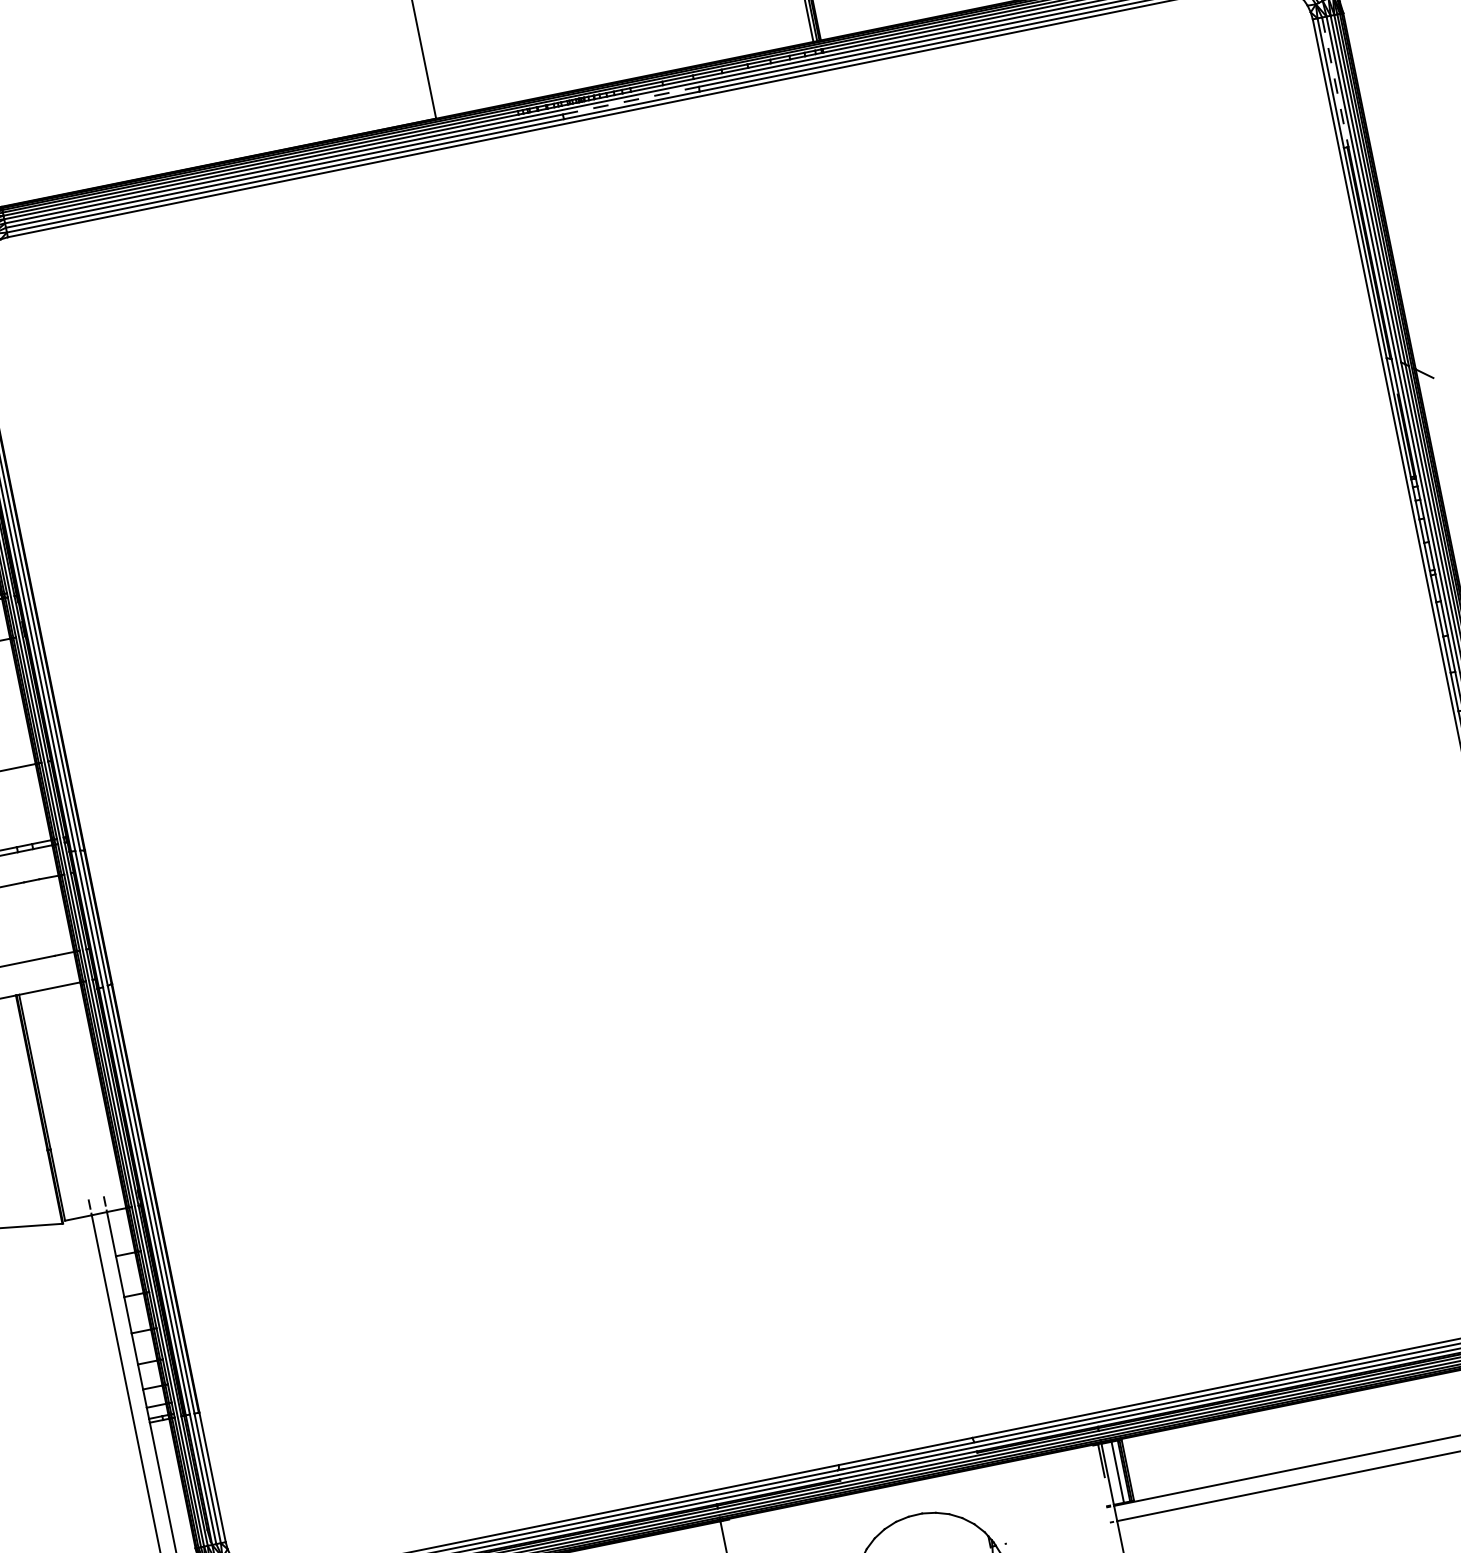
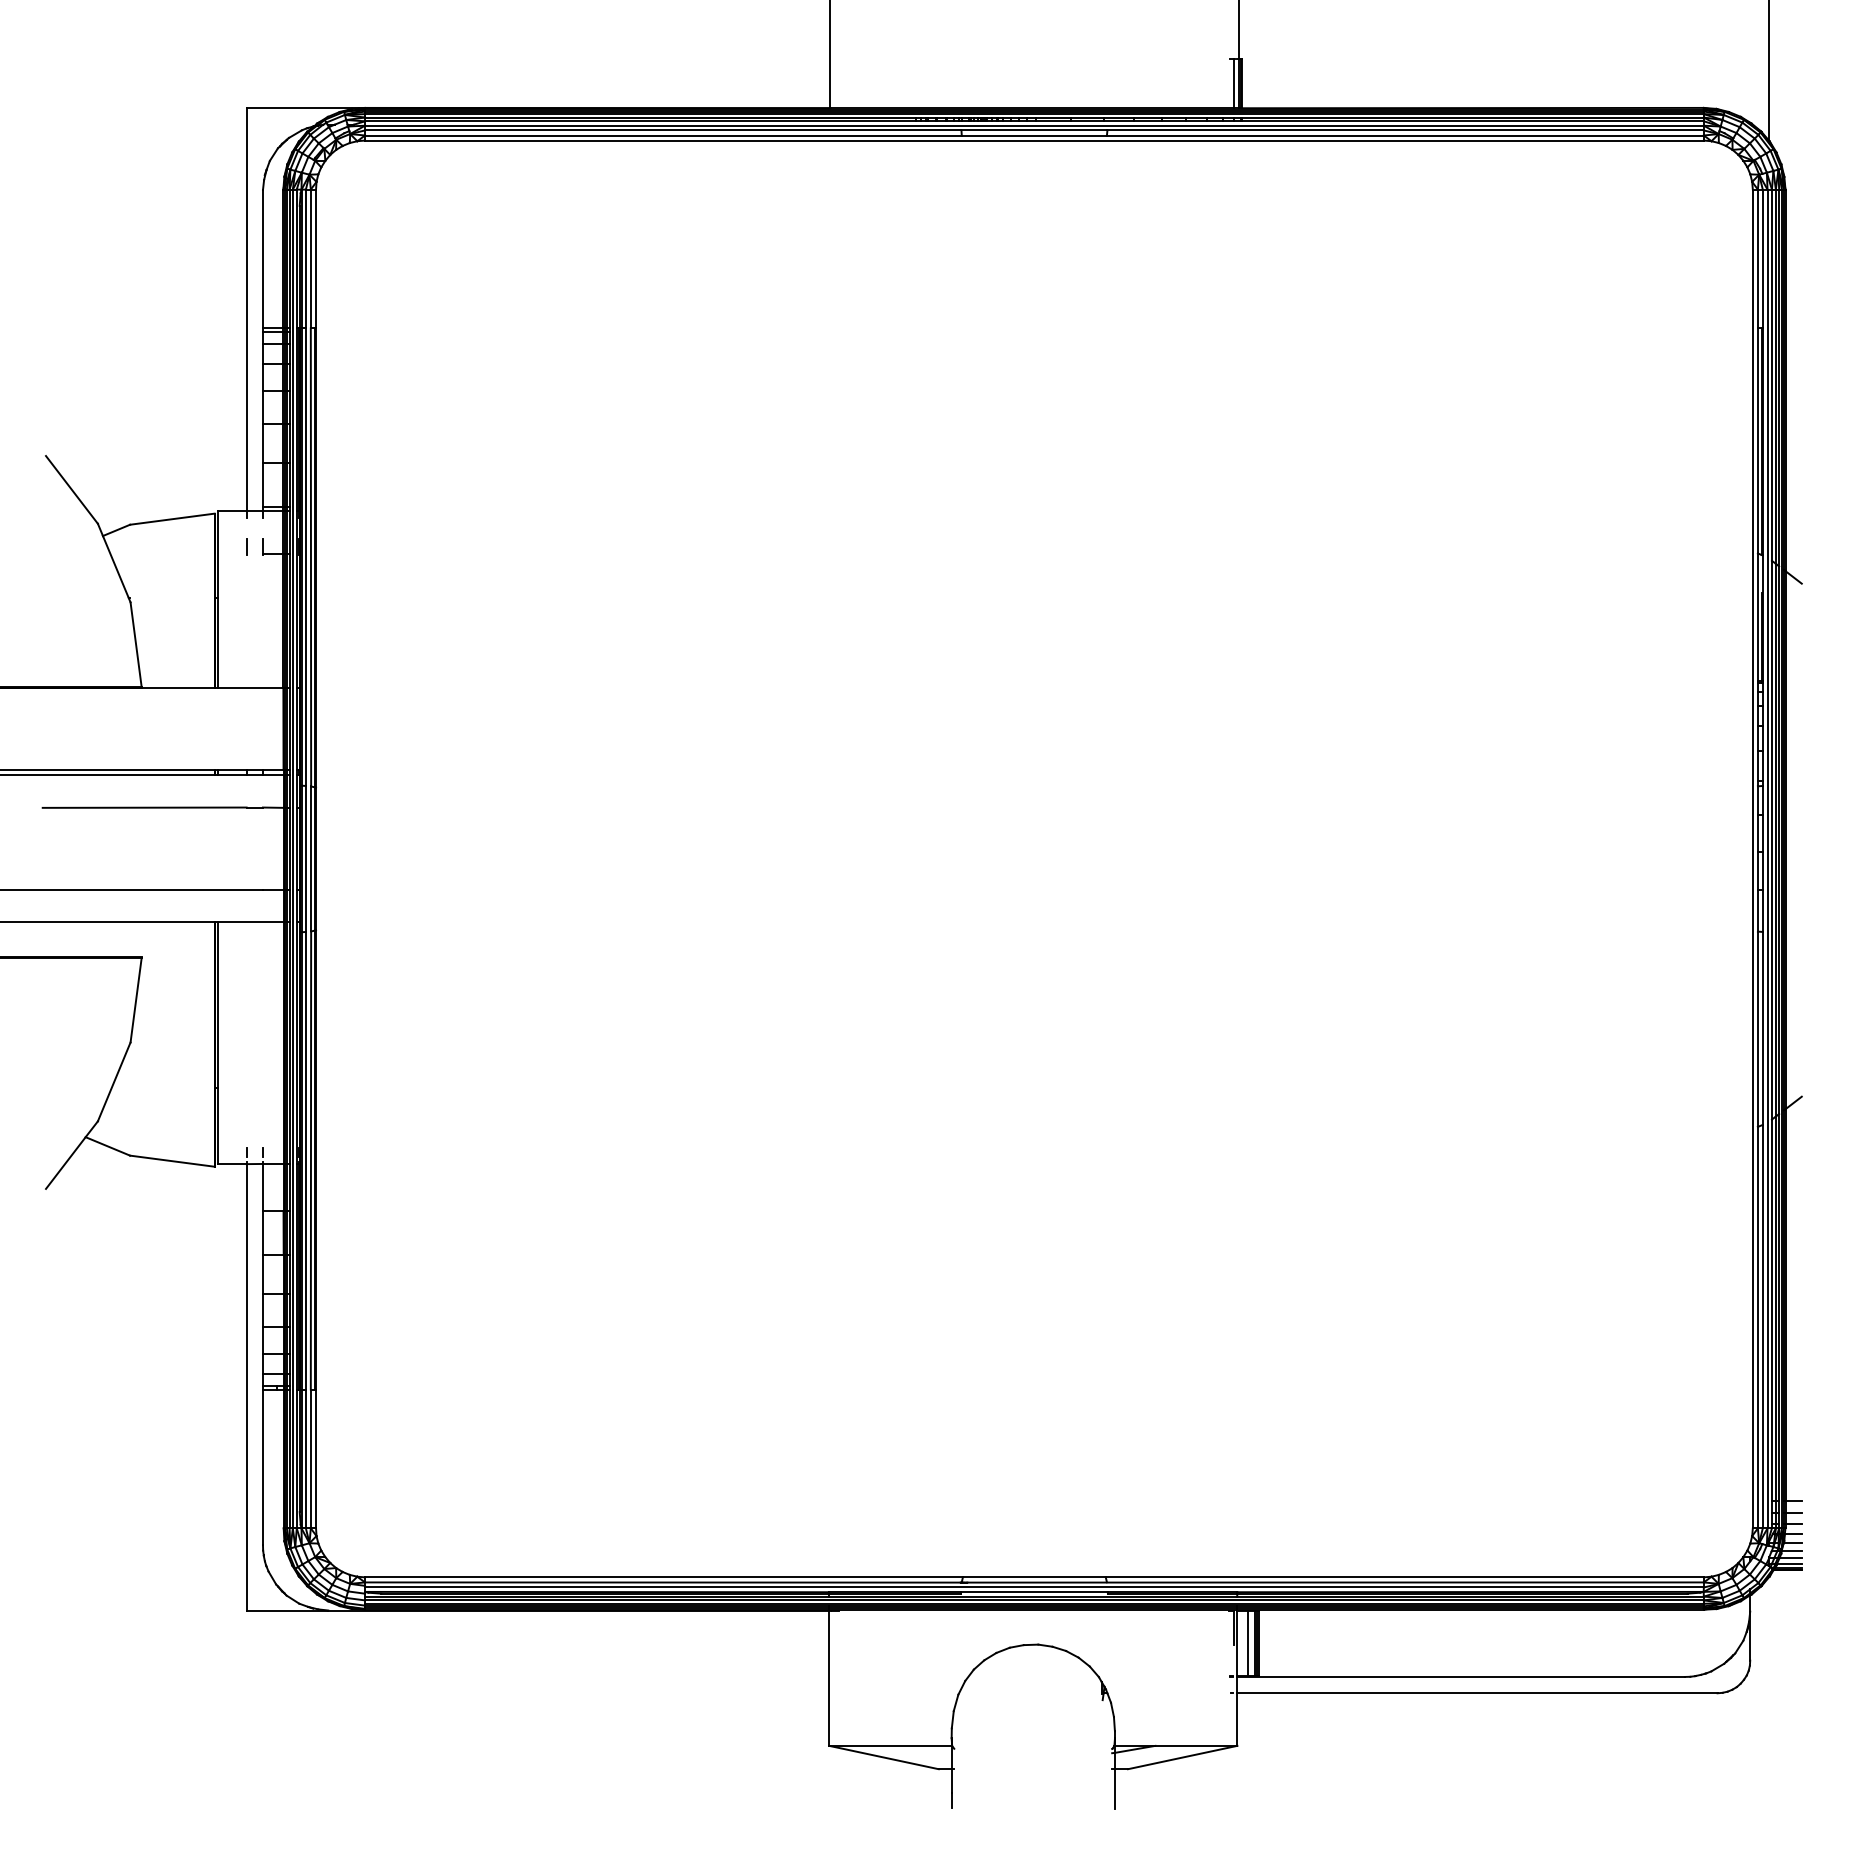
line: (1335, 82) -> (1762, 259), dashed -> solid
line: (630, 100) -> (1034, 130), dashed -> solid

